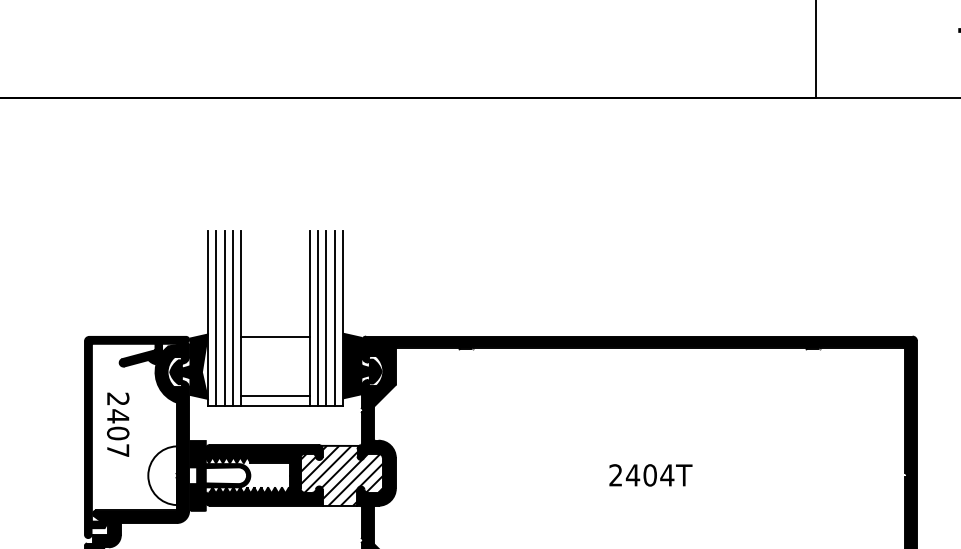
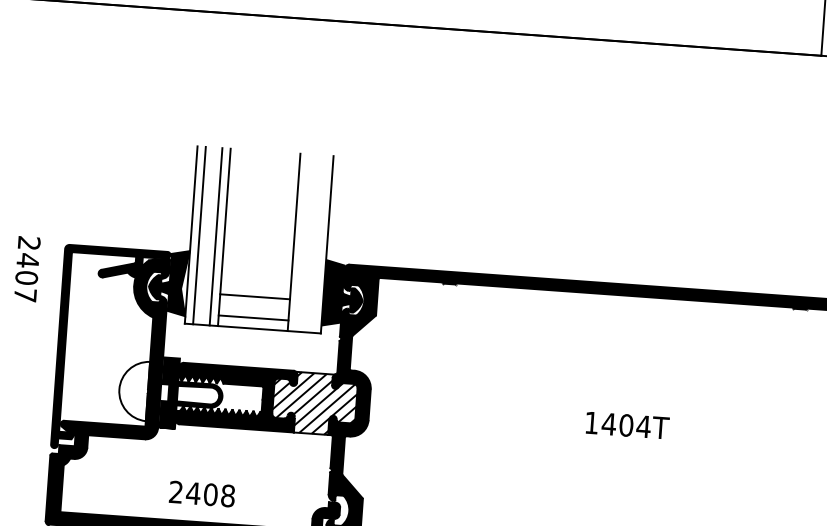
line: (224, 318) -> (207, 236), removed
line: (318, 318) -> (302, 242), removed
line: (326, 318) -> (310, 243), removed
line: (334, 318) -> (318, 244), removed
line: (274, 336) -> (254, 296), moved
text: (118, 424) -> (27, 268), moved
text: (615, 475) -> (591, 423), 2404T -> 1404T

